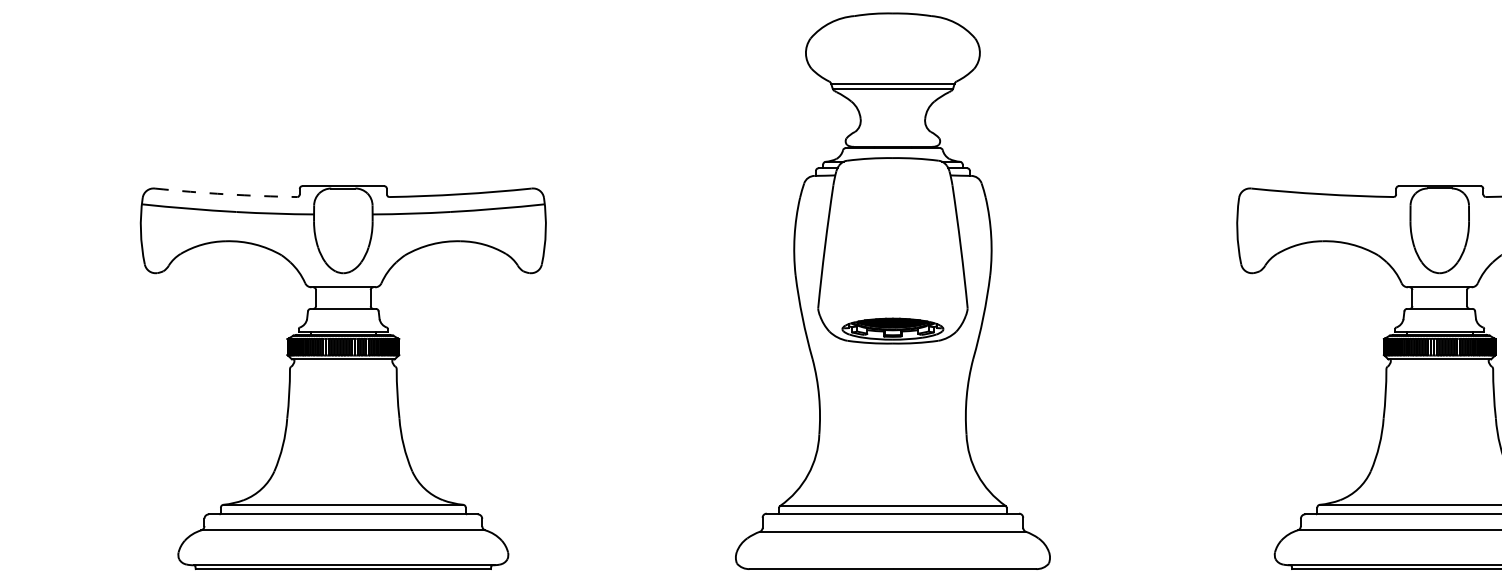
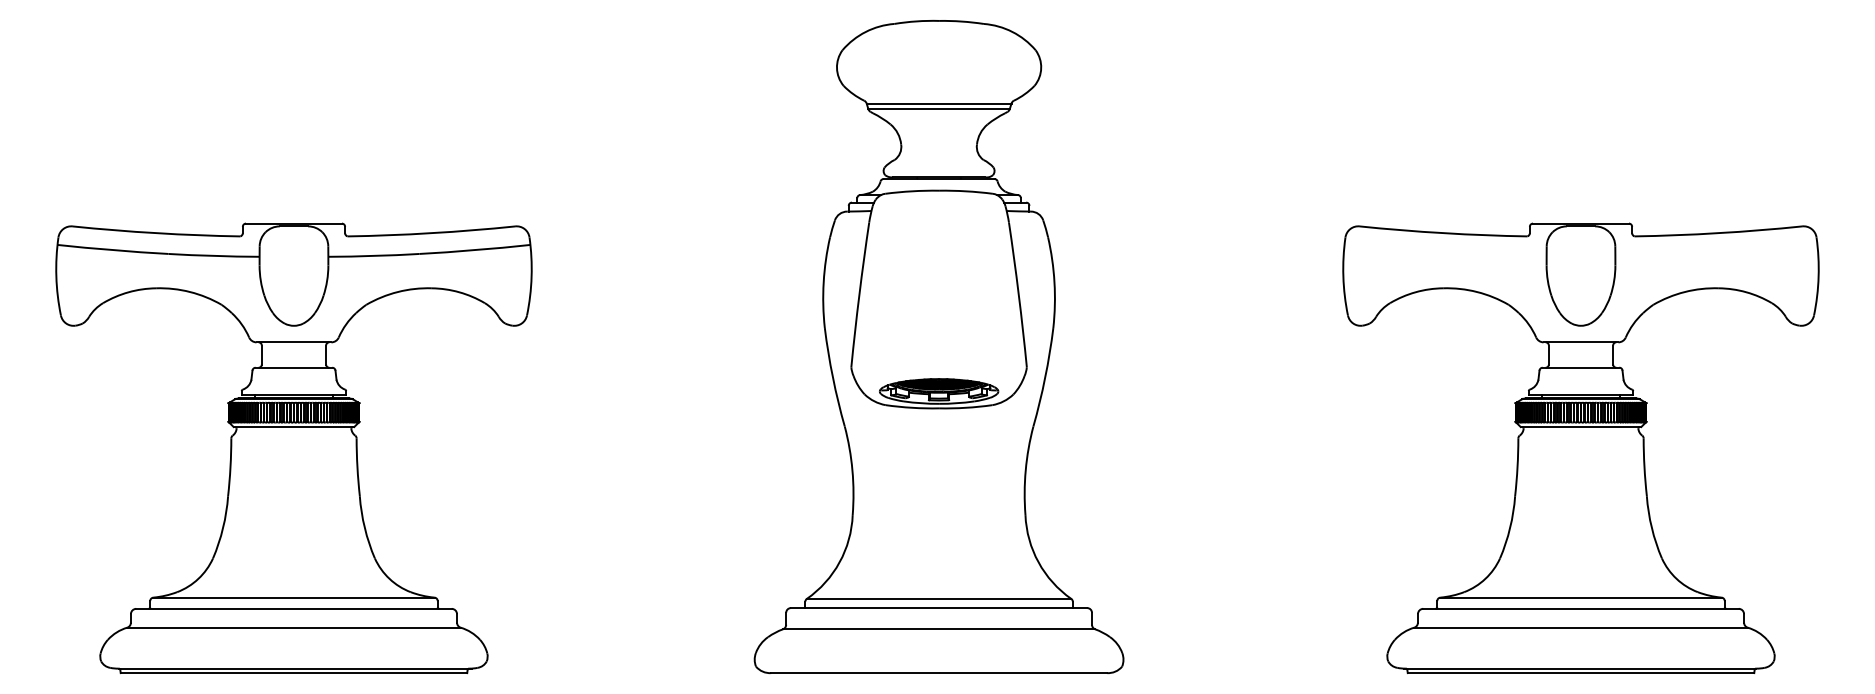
arc: (226, 194) -> (156, 233), dashed -> solid

